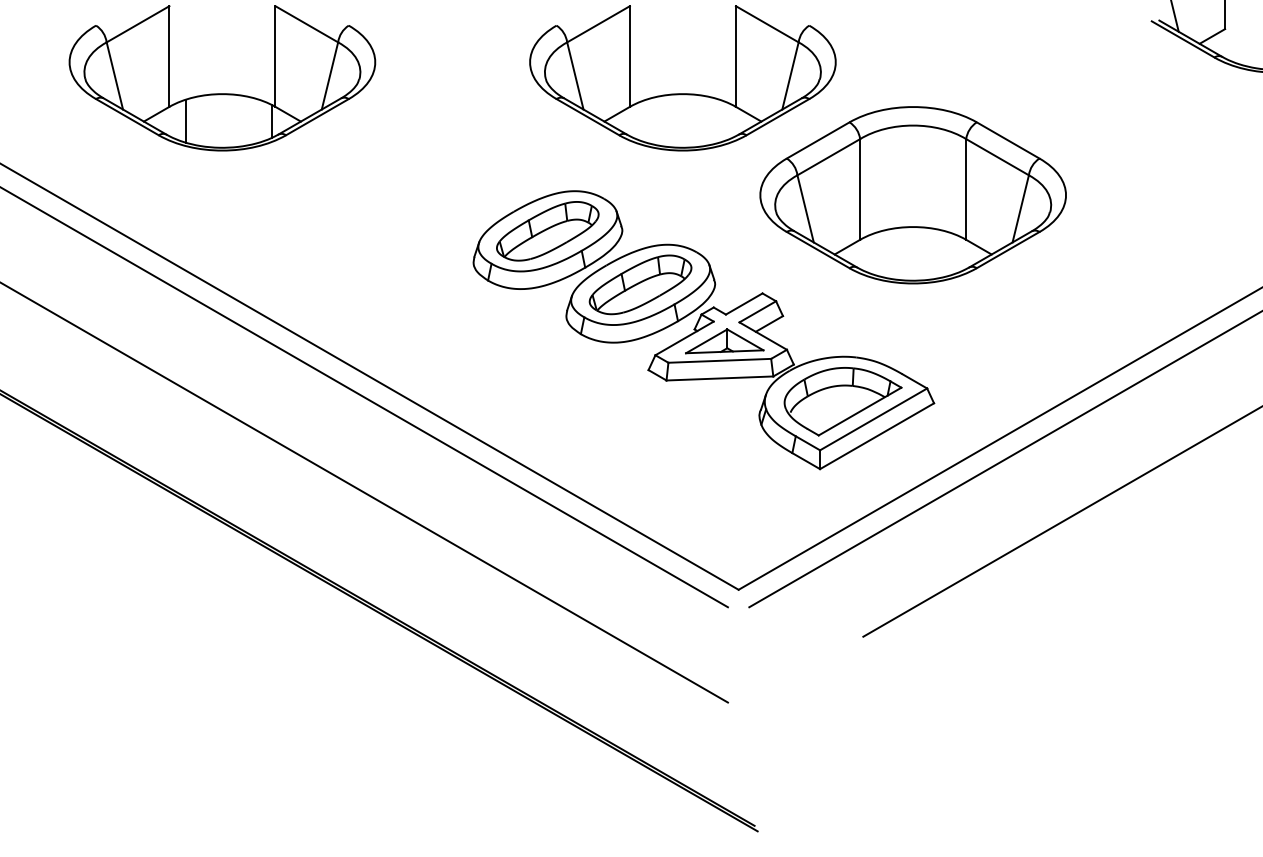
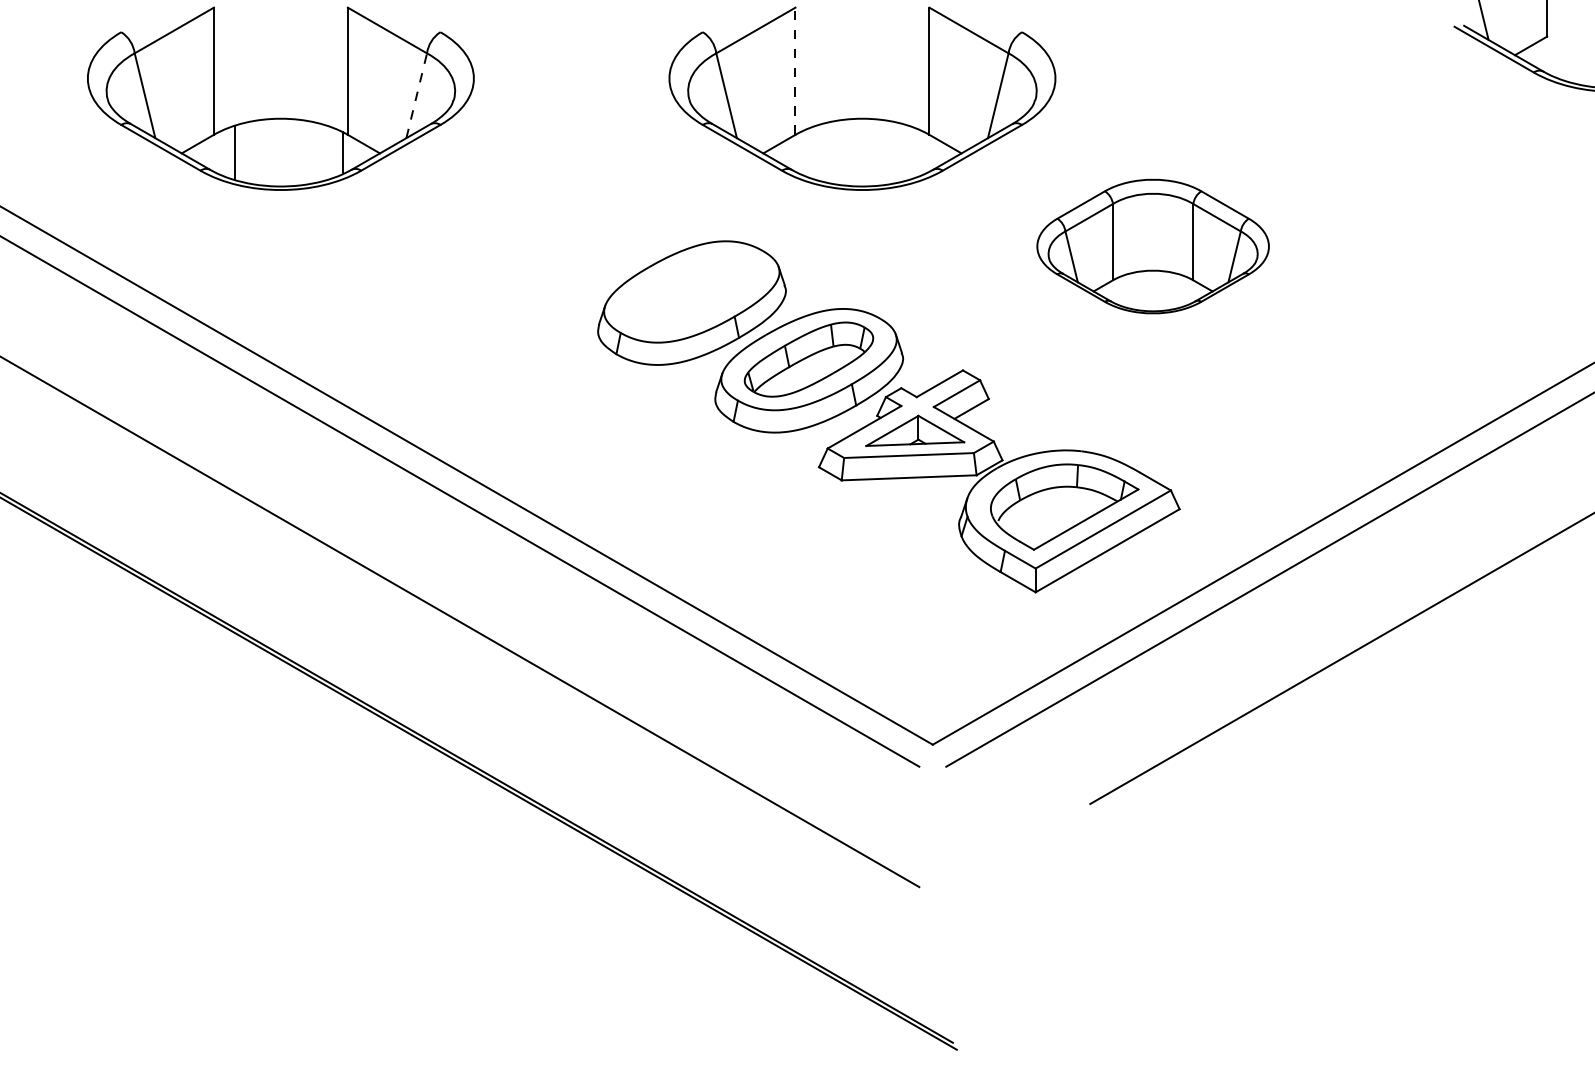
line: (629, 56) -> (794, 71), solid -> dashed
line: (329, 75) -> (416, 95), solid -> dashed
part: (912, 195) -> (1152, 246), size x0.6
part: (547, 231) -> (691, 292), removed

